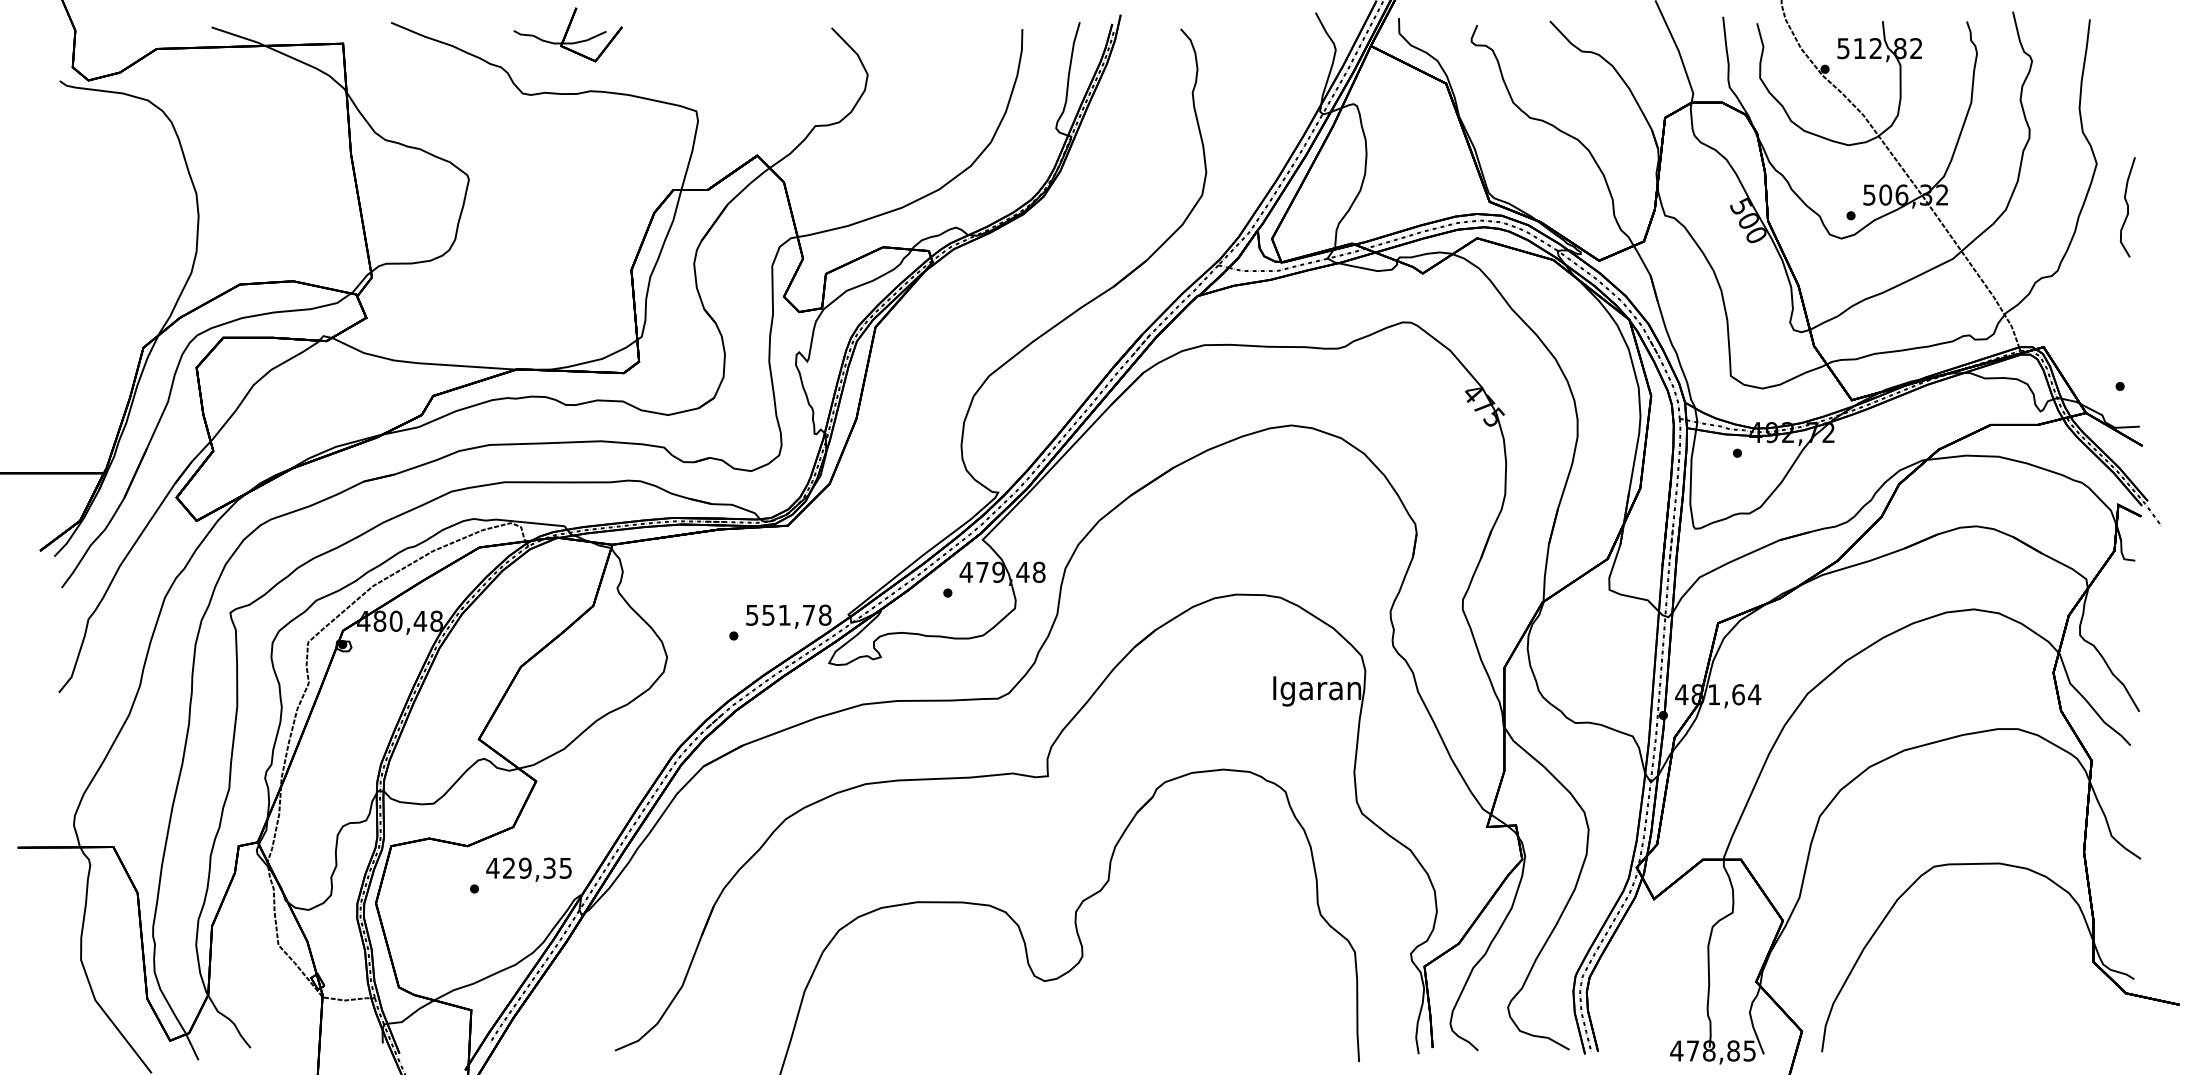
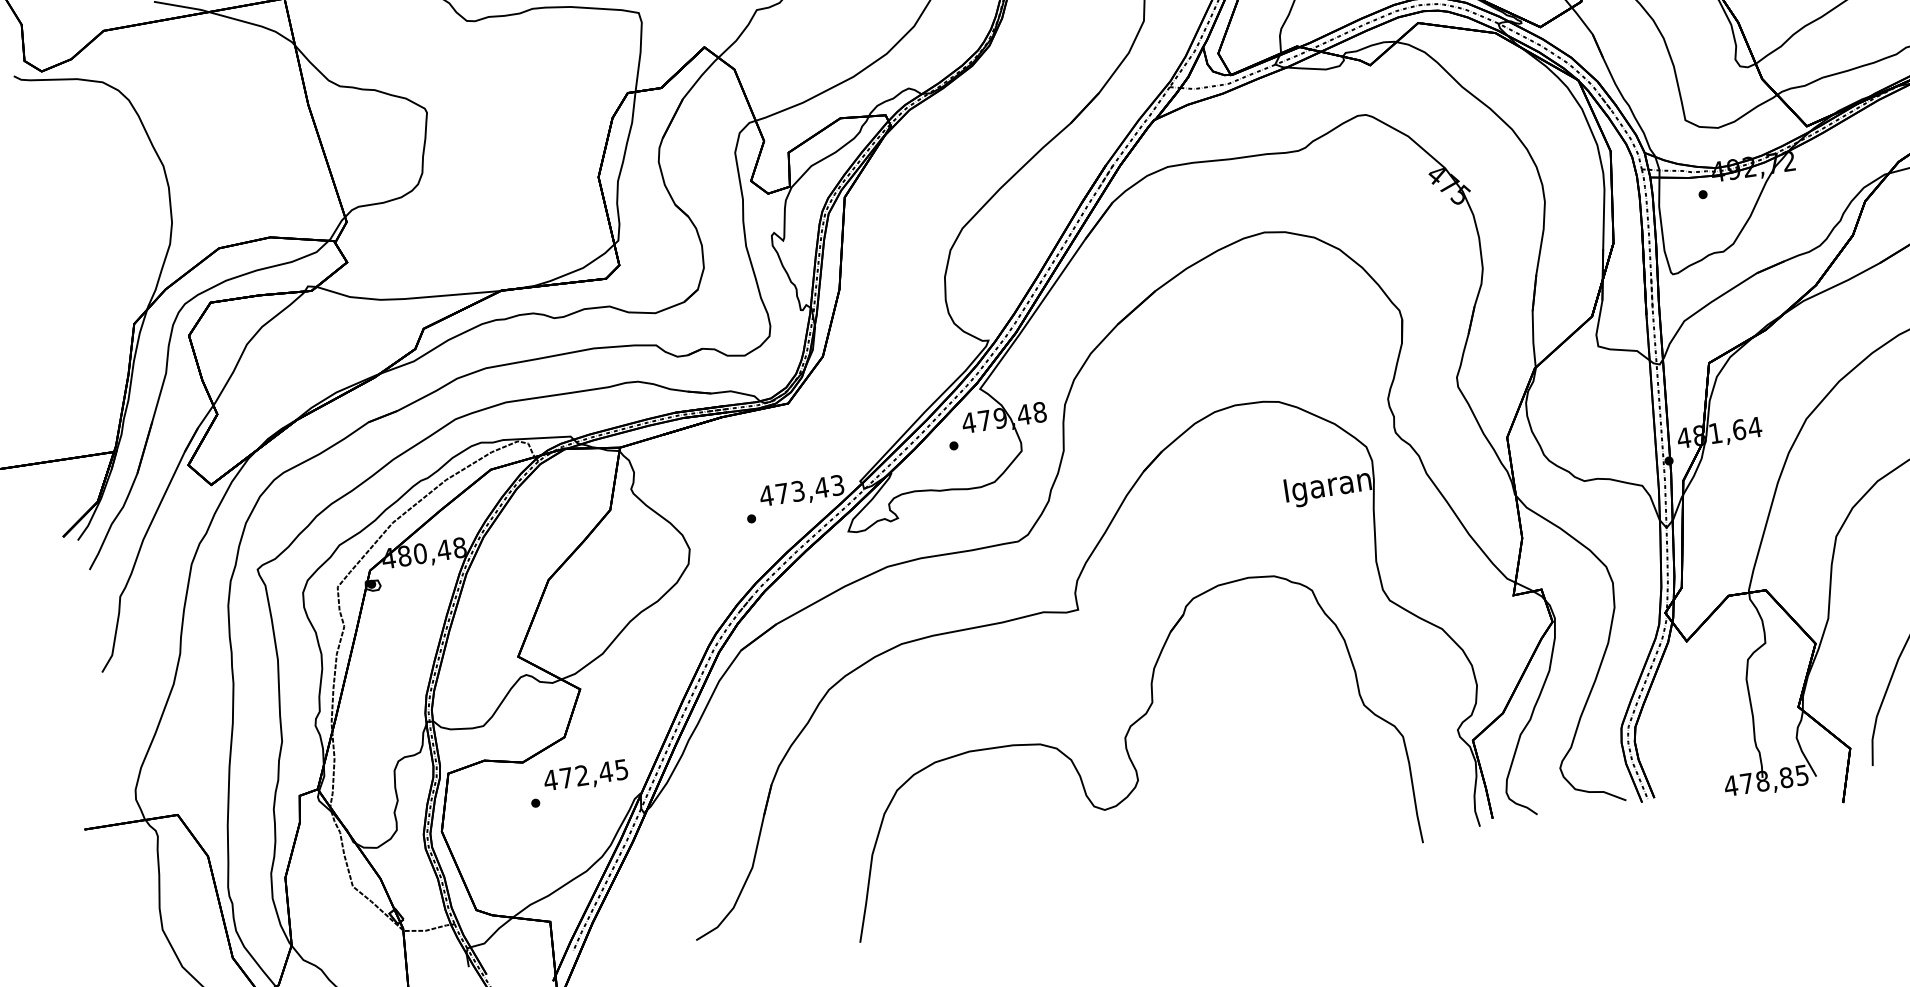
text: (788, 614) -> (801, 489), 551,78 -> 473,43
text: (529, 867) -> (586, 774), 429,35 -> 472,45

